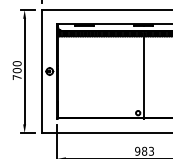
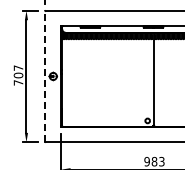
text: (17, 63) -> (18, 67), 700 -> 707
line: (42, 71) -> (45, 76), solid -> dashed

